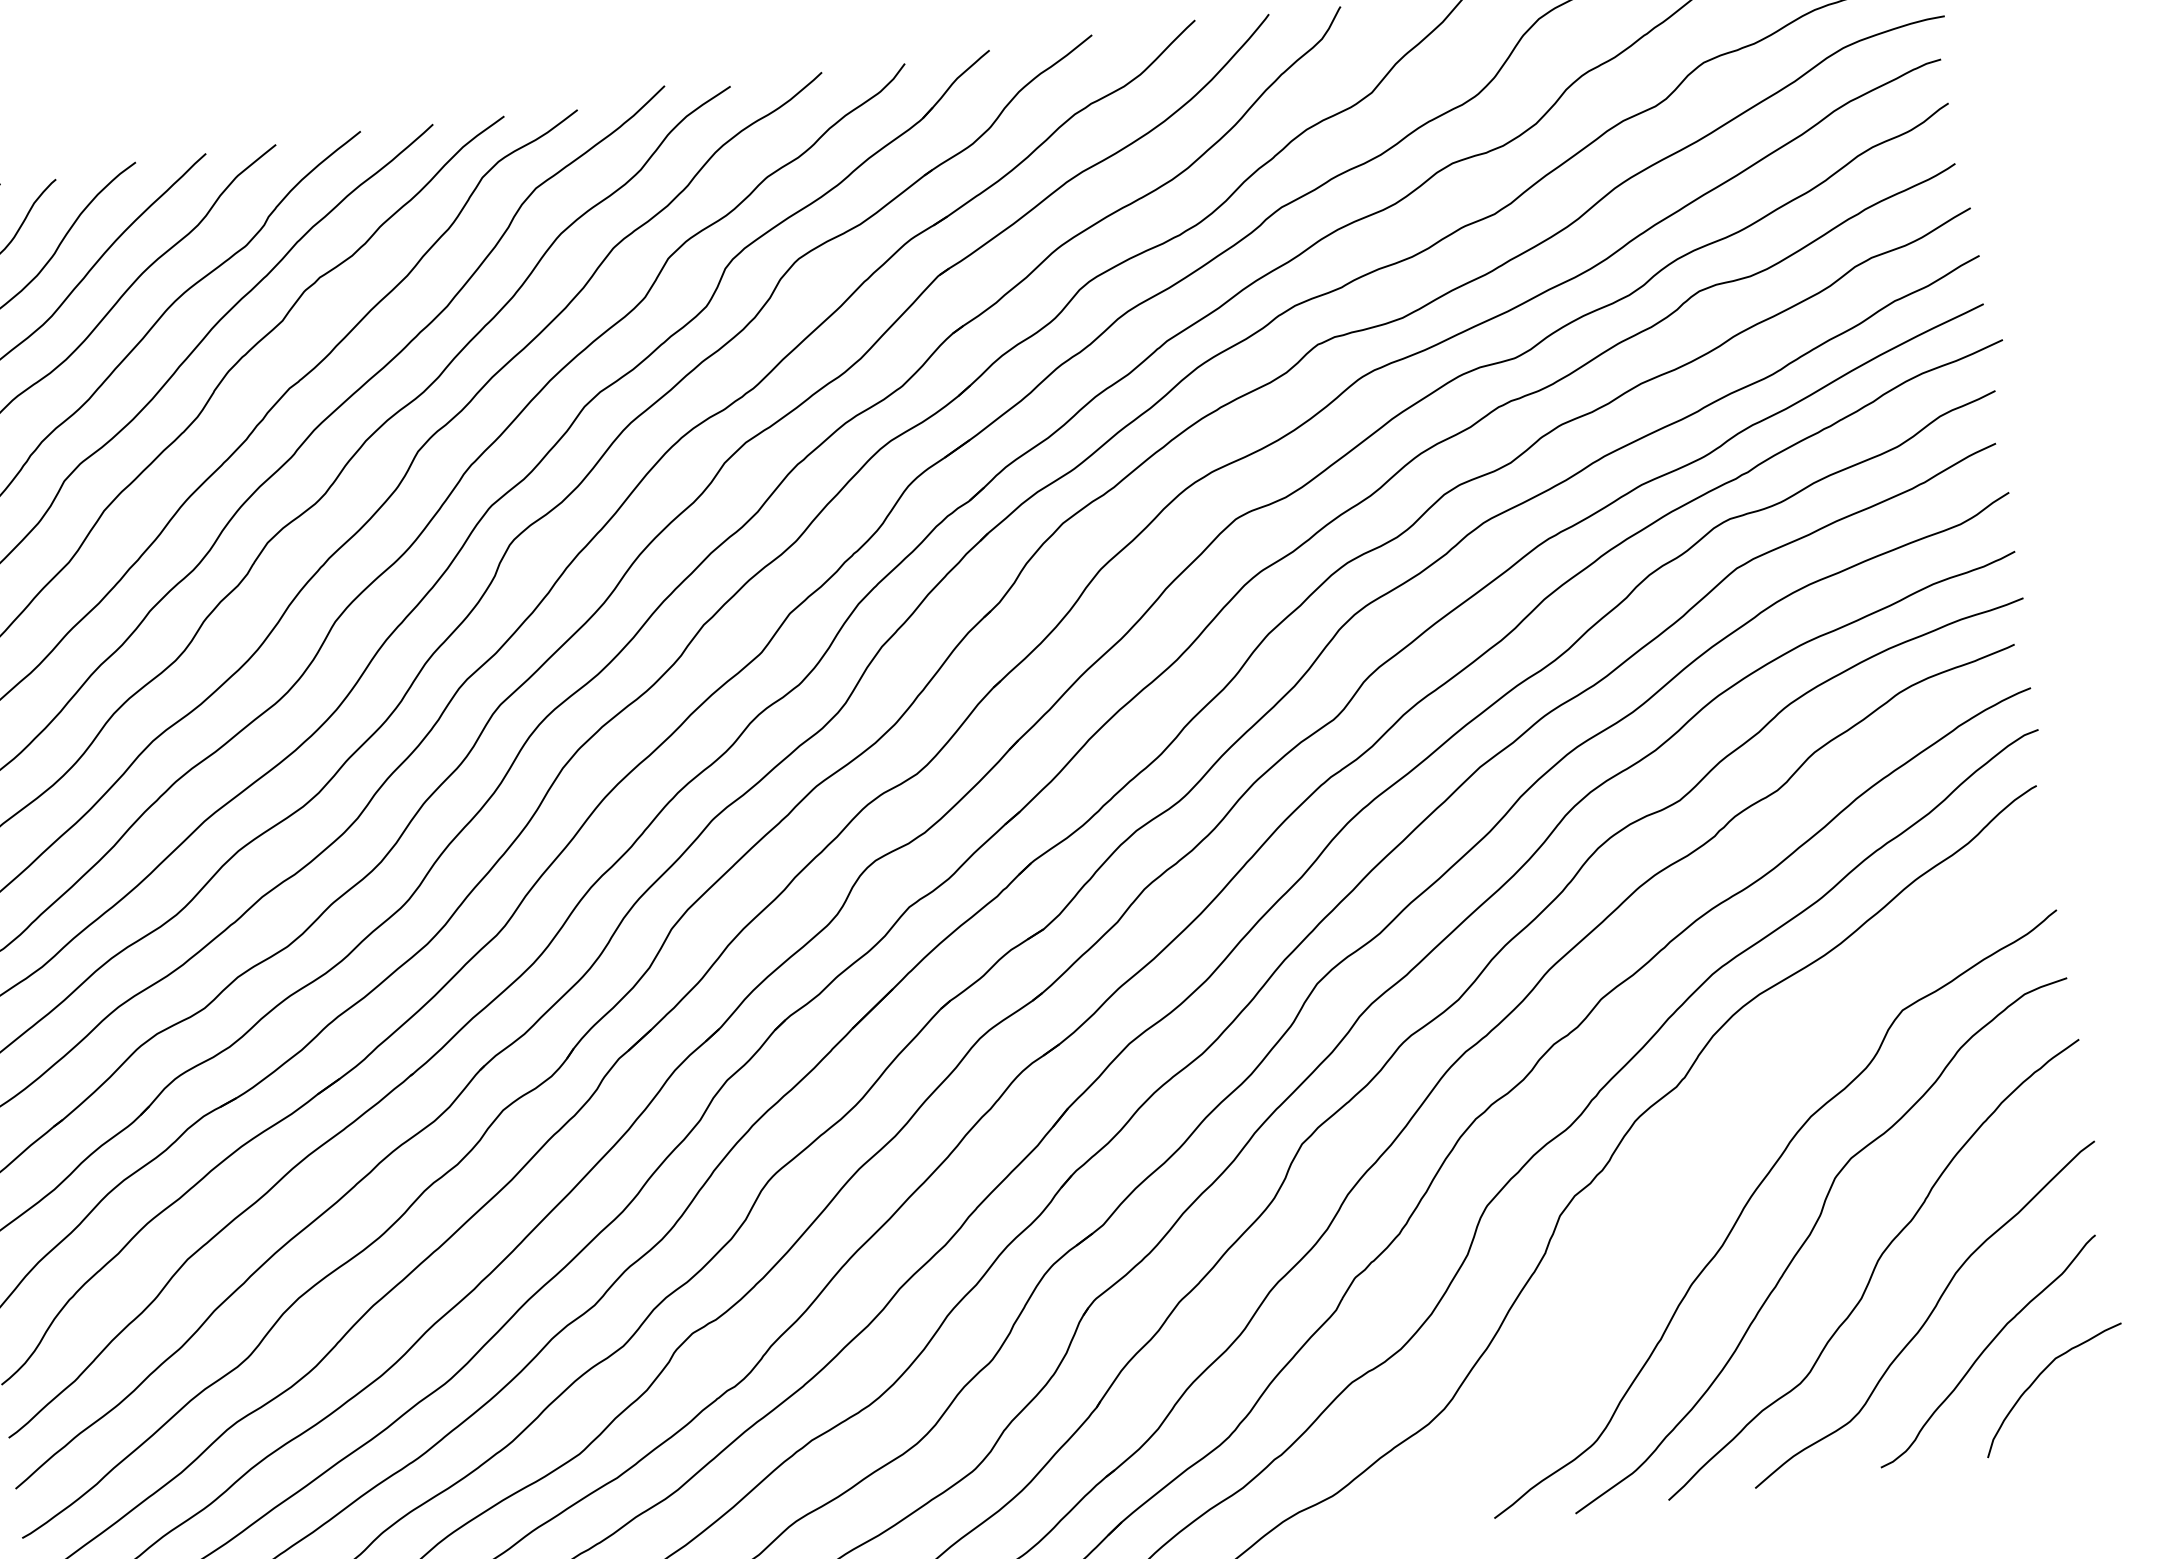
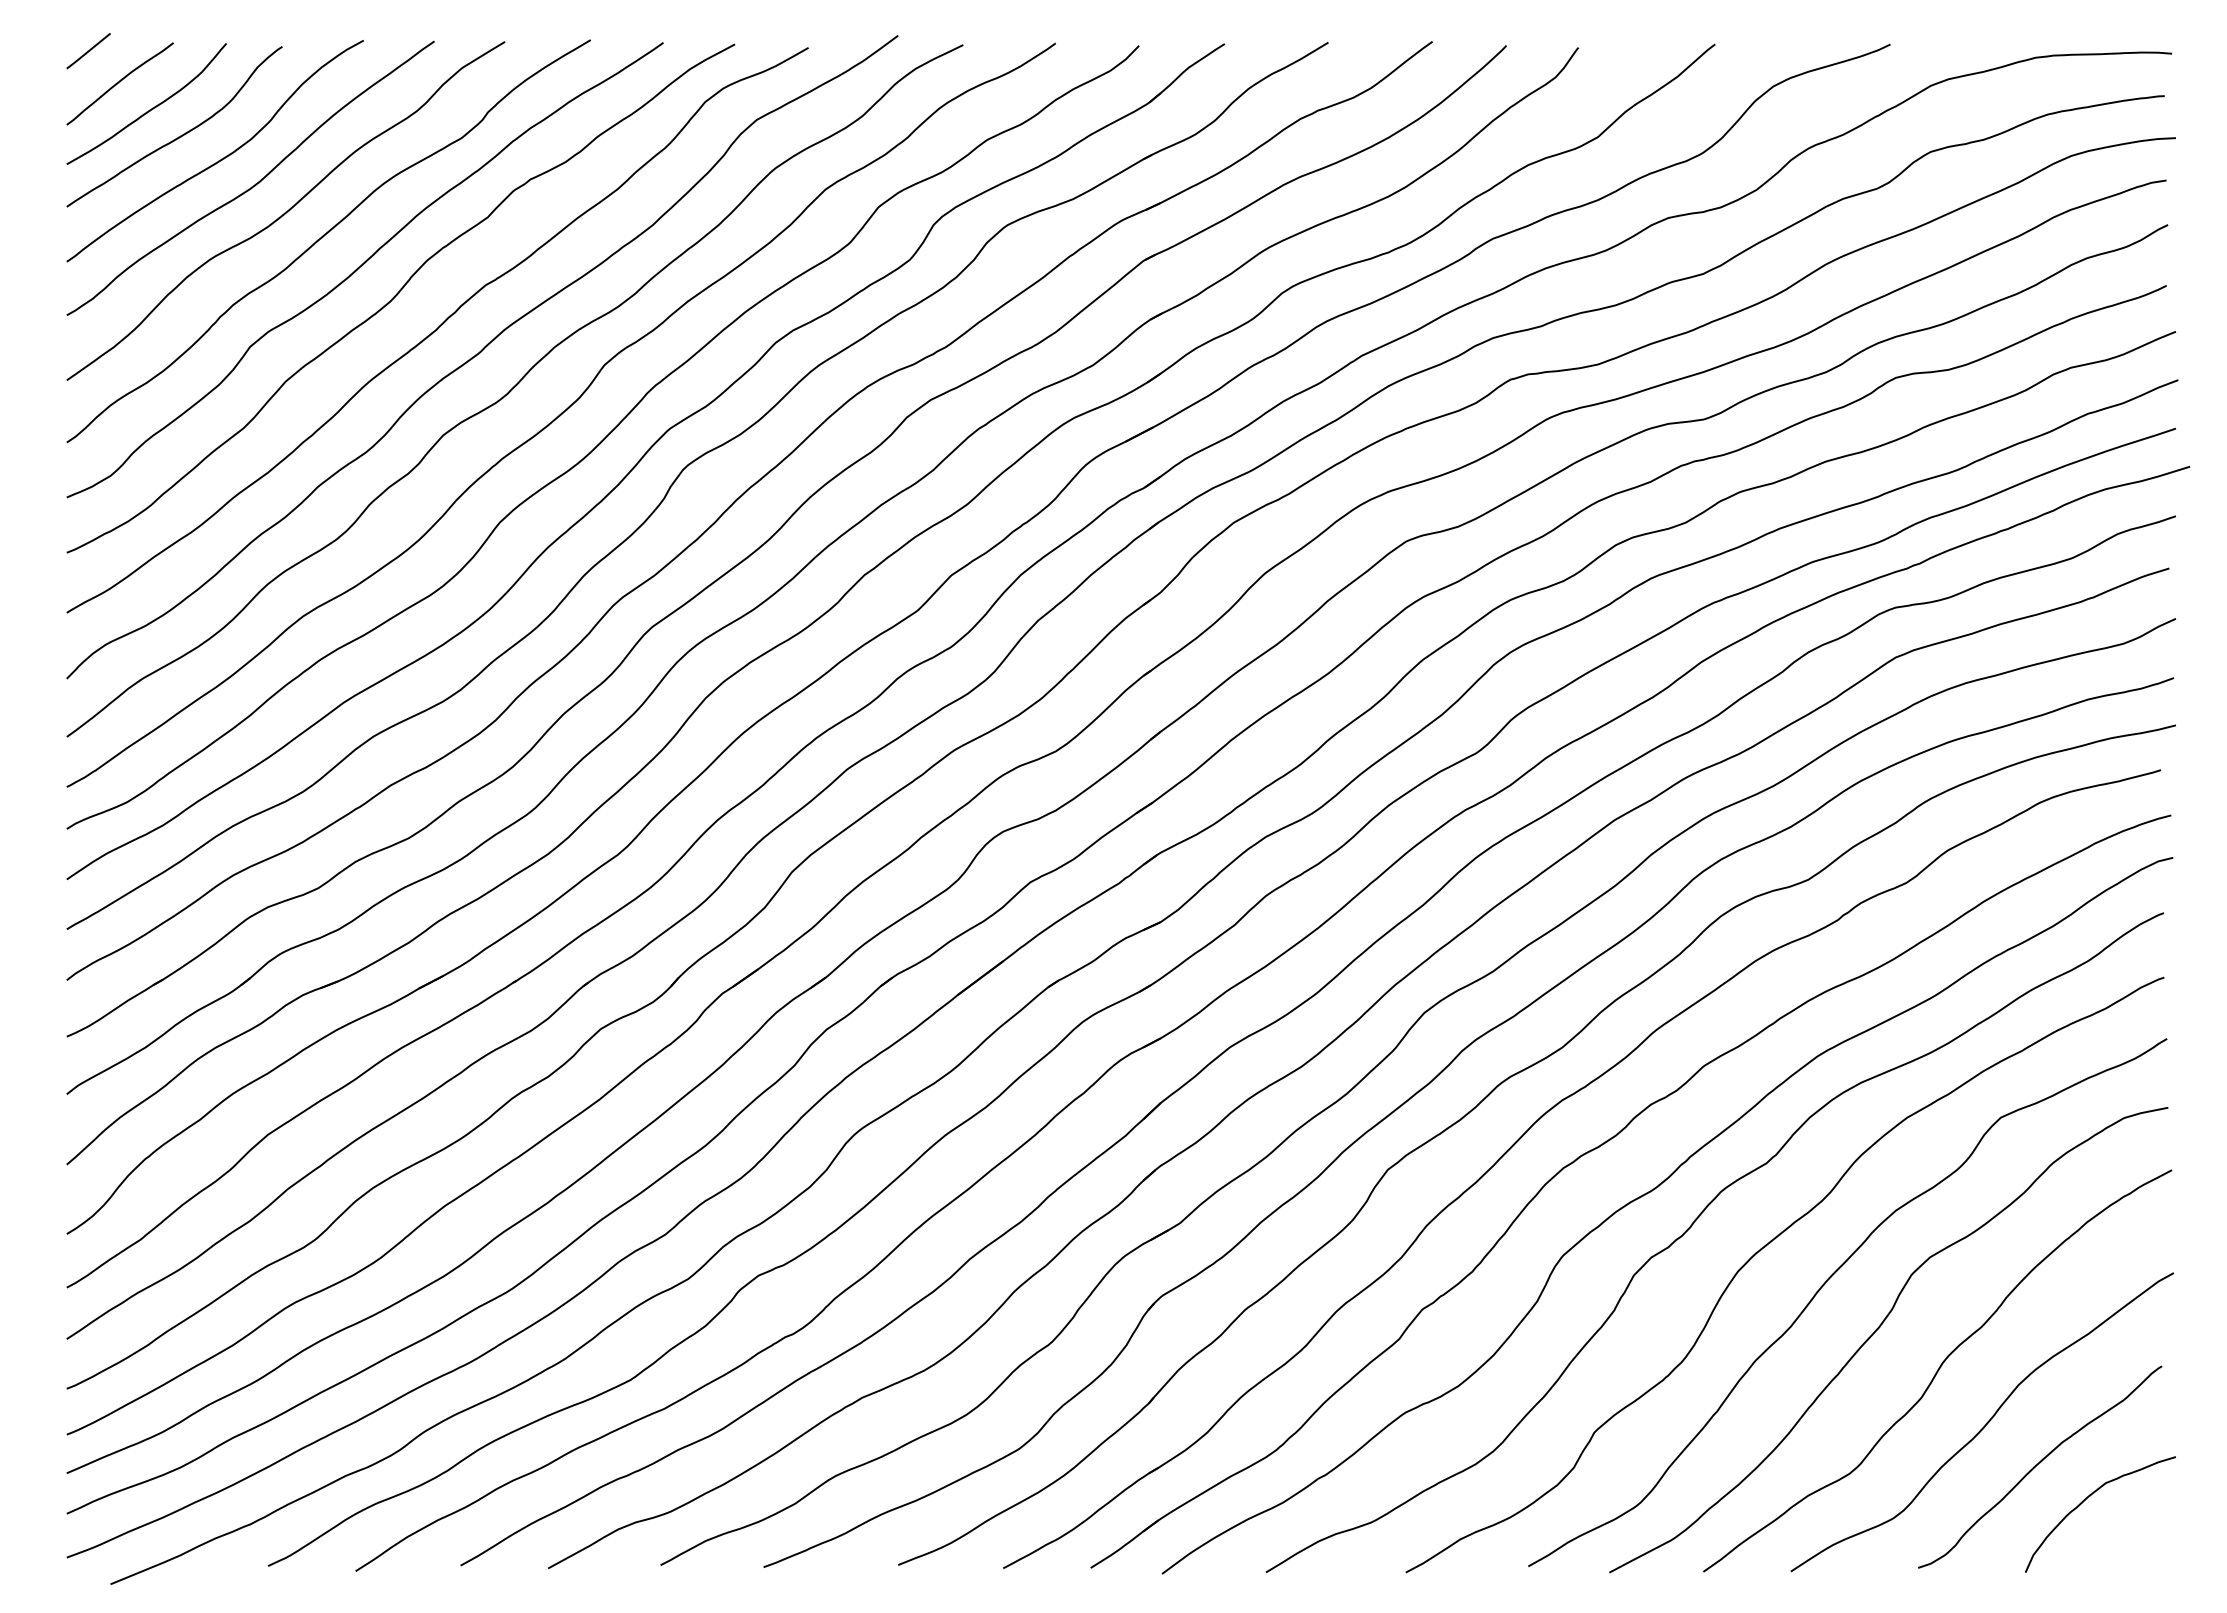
curve: (1686, 1170) -> (1765, 1247), added

